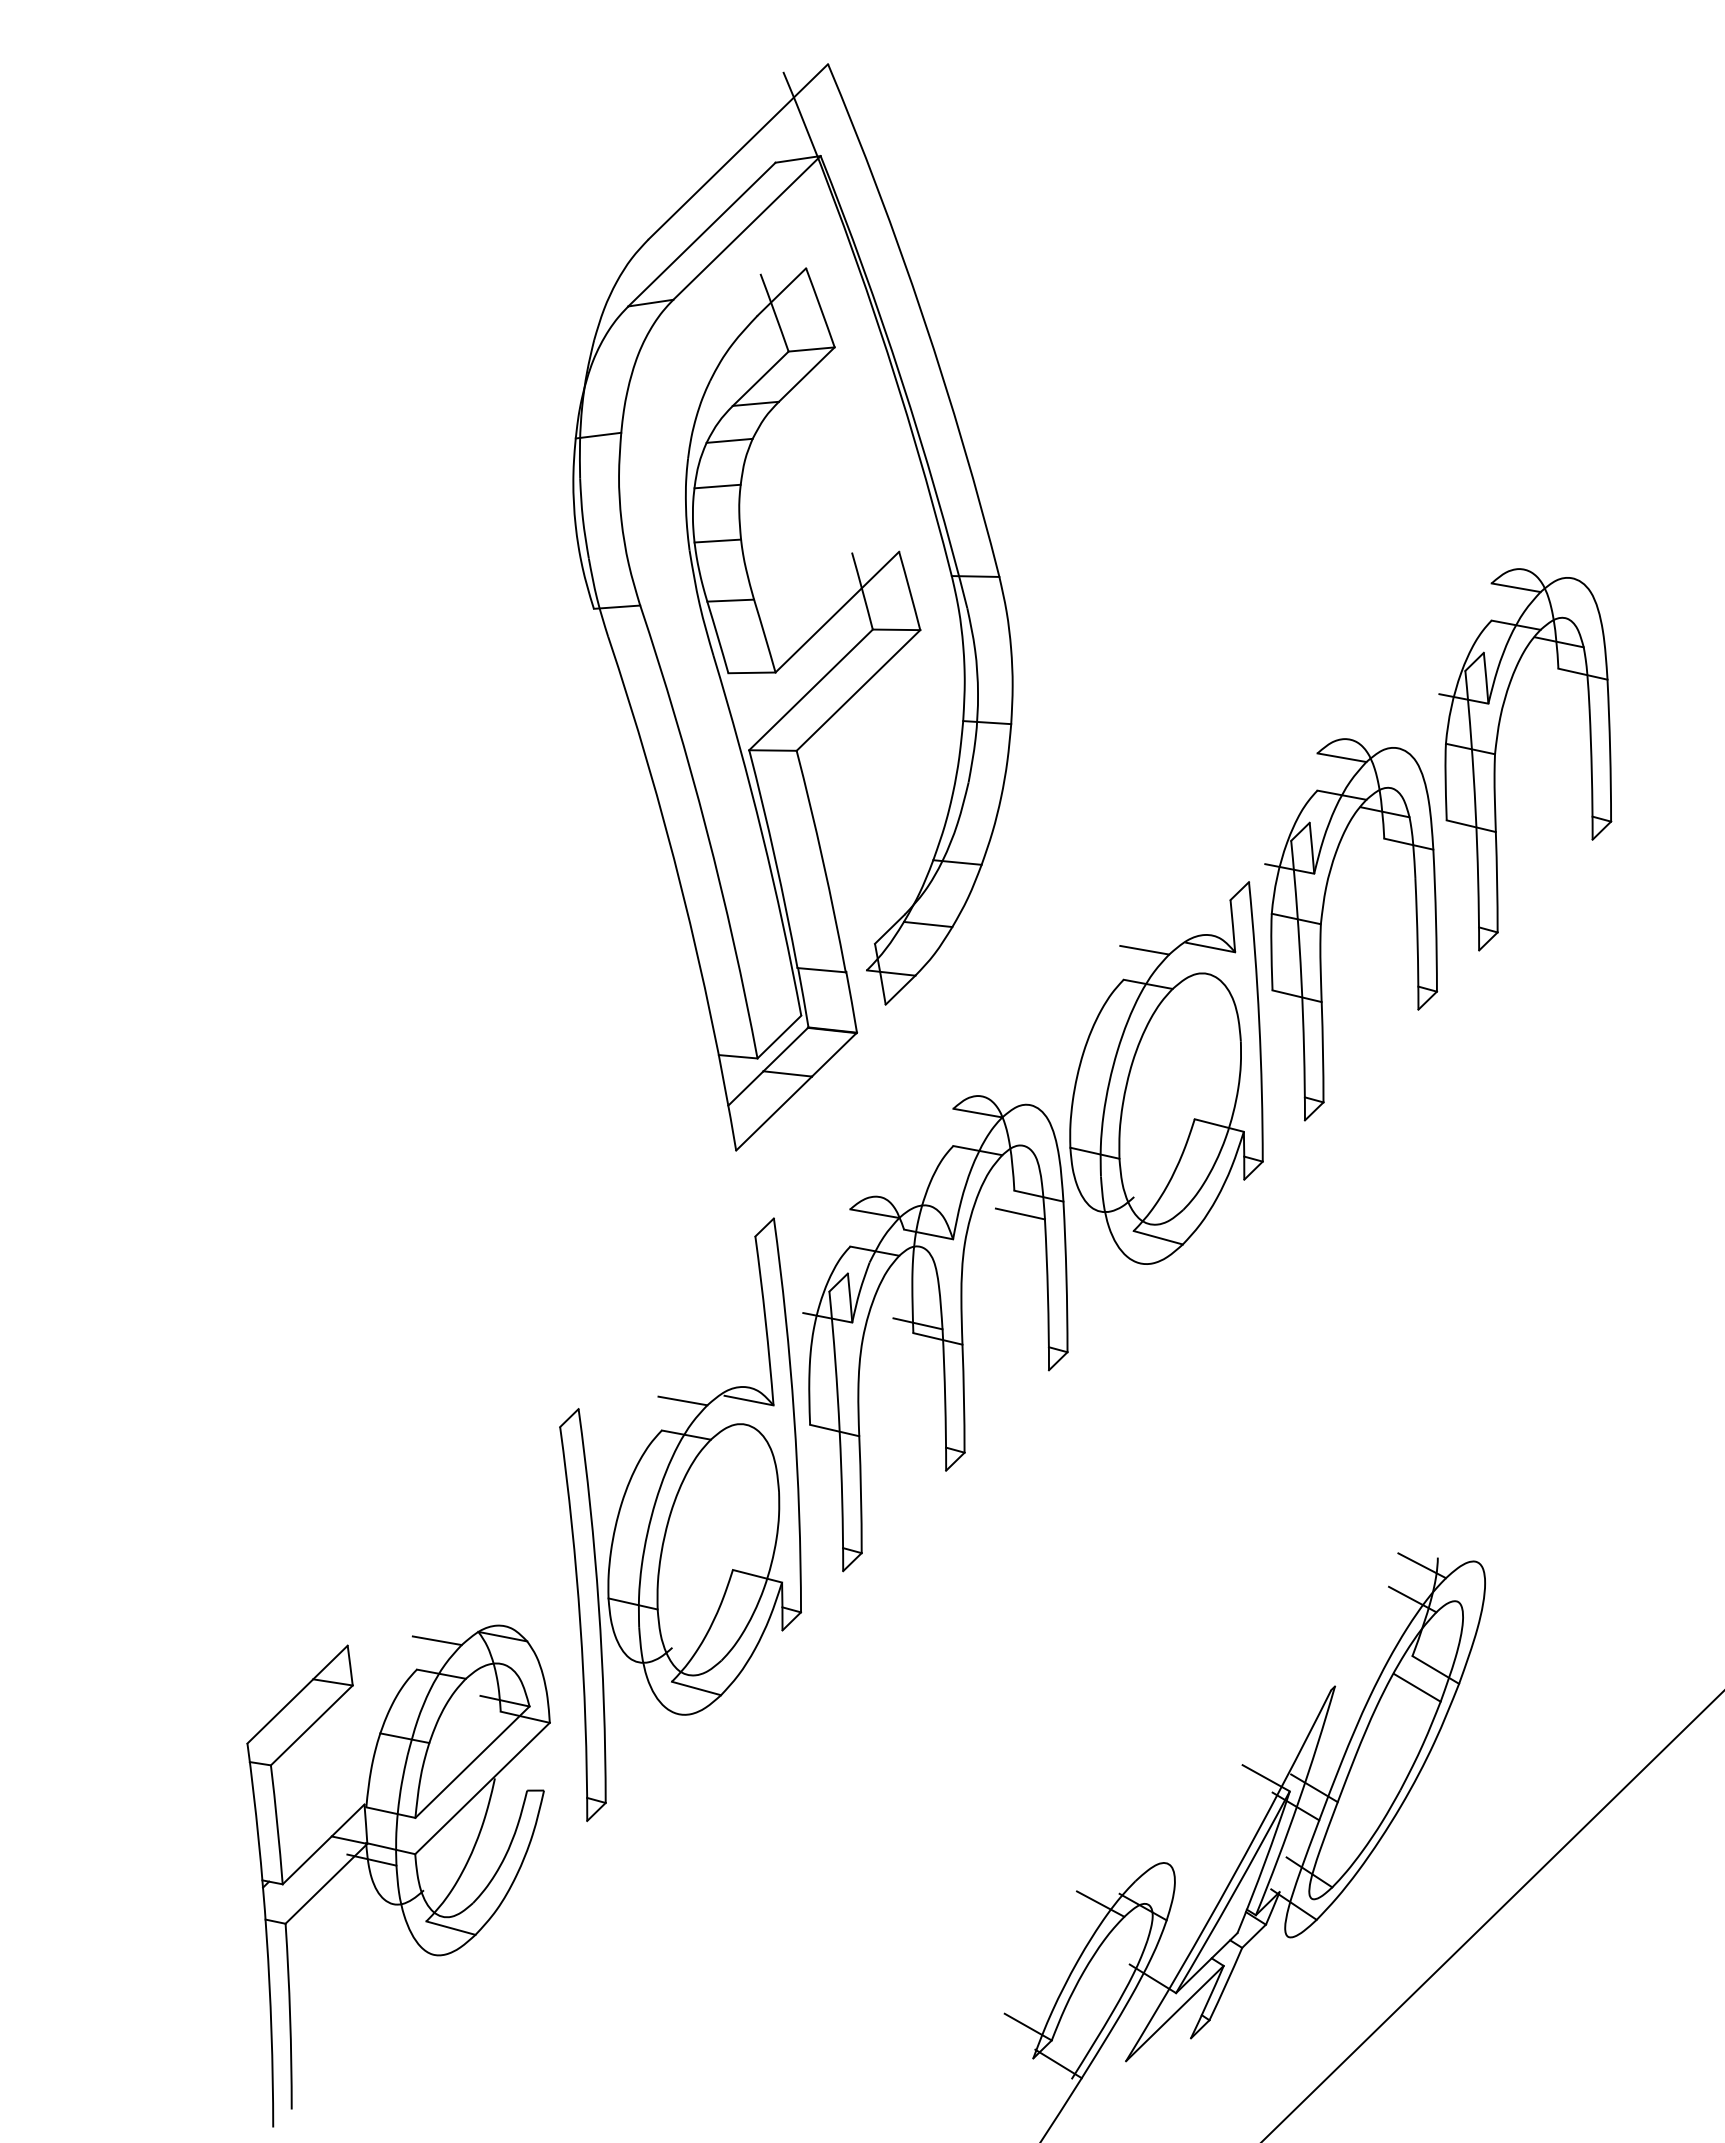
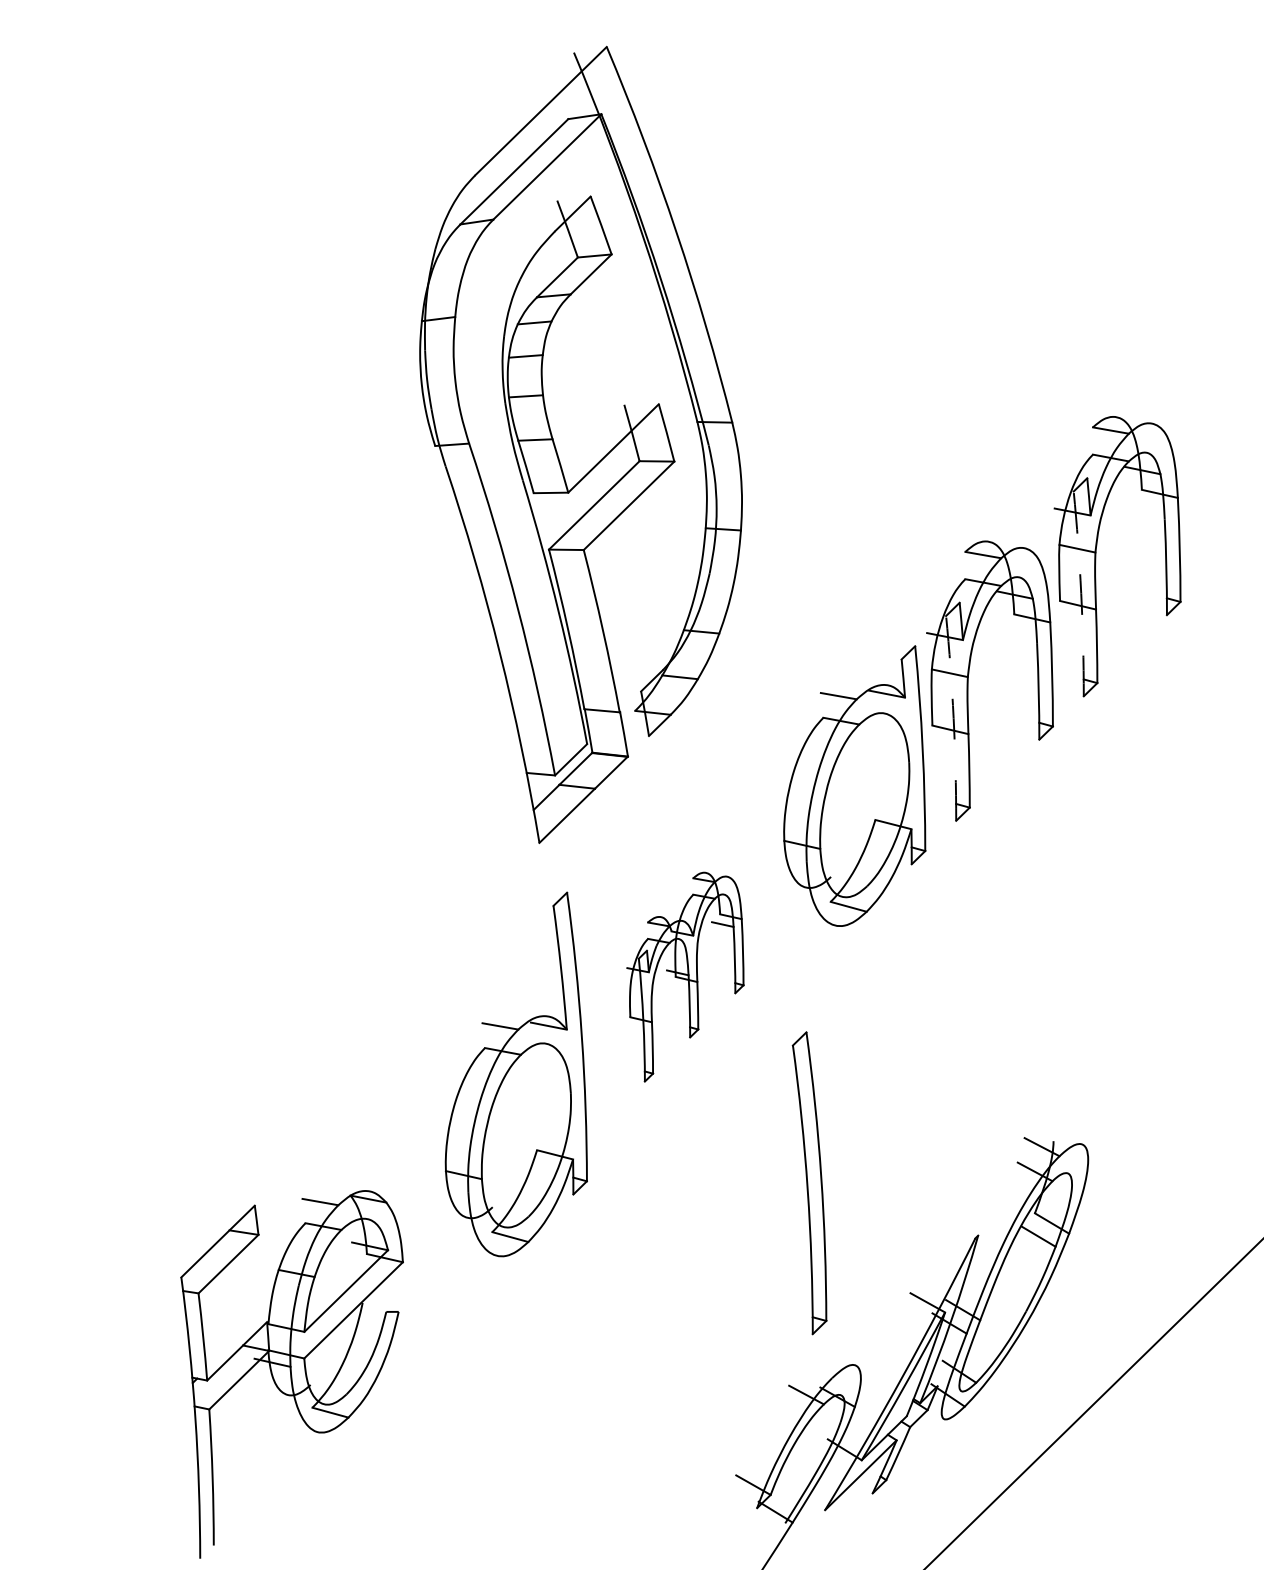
arc: (1475, 810) -> (1081, 593), solid -> dashed
arc: (1301, 980) -> (953, 718), solid -> dashed
part: (935, 1333) -> (685, 976), size x0.6
part: (582, 1615) -> (809, 1183), moved

